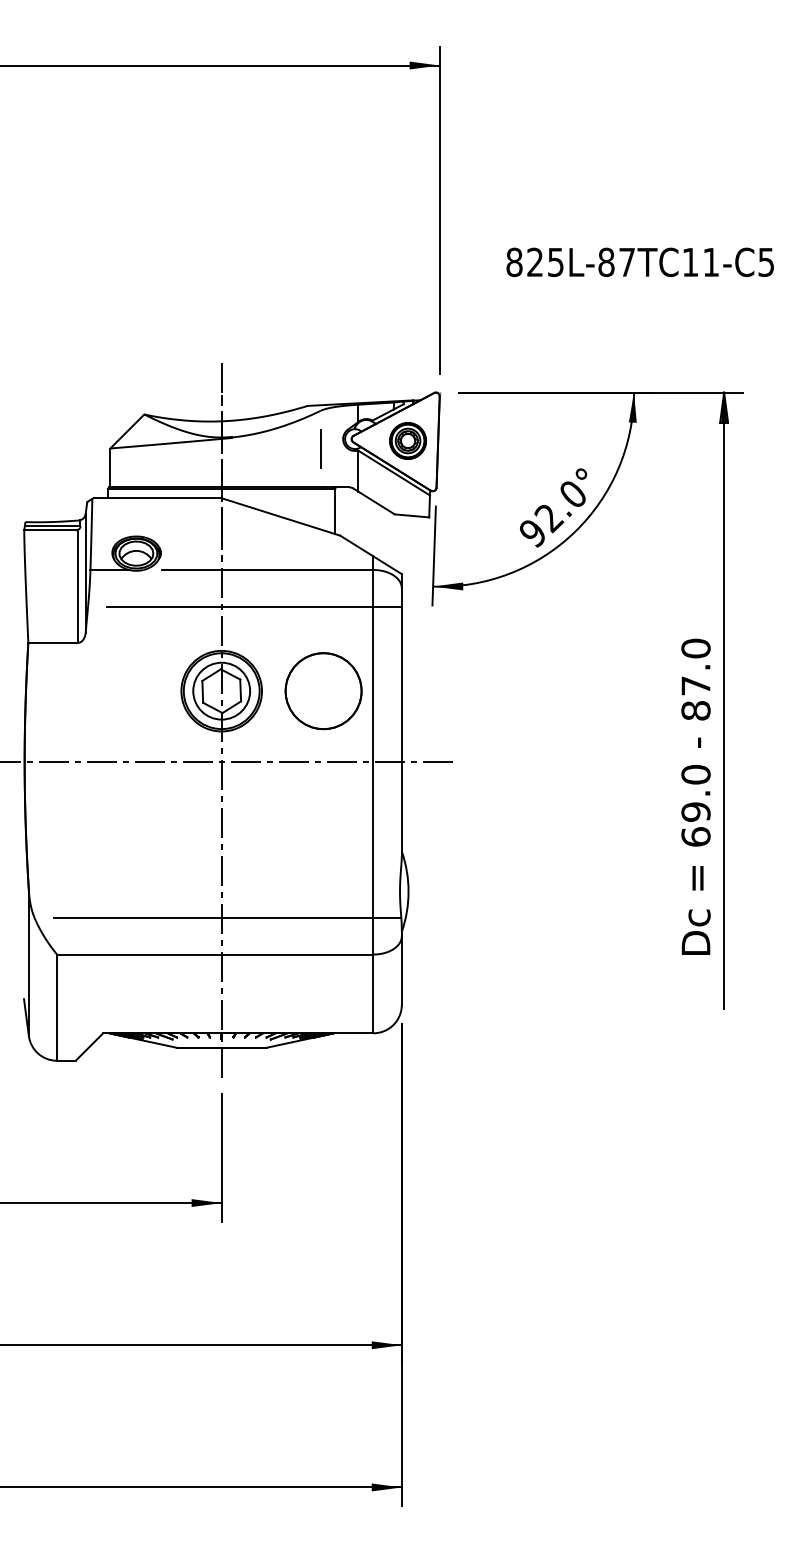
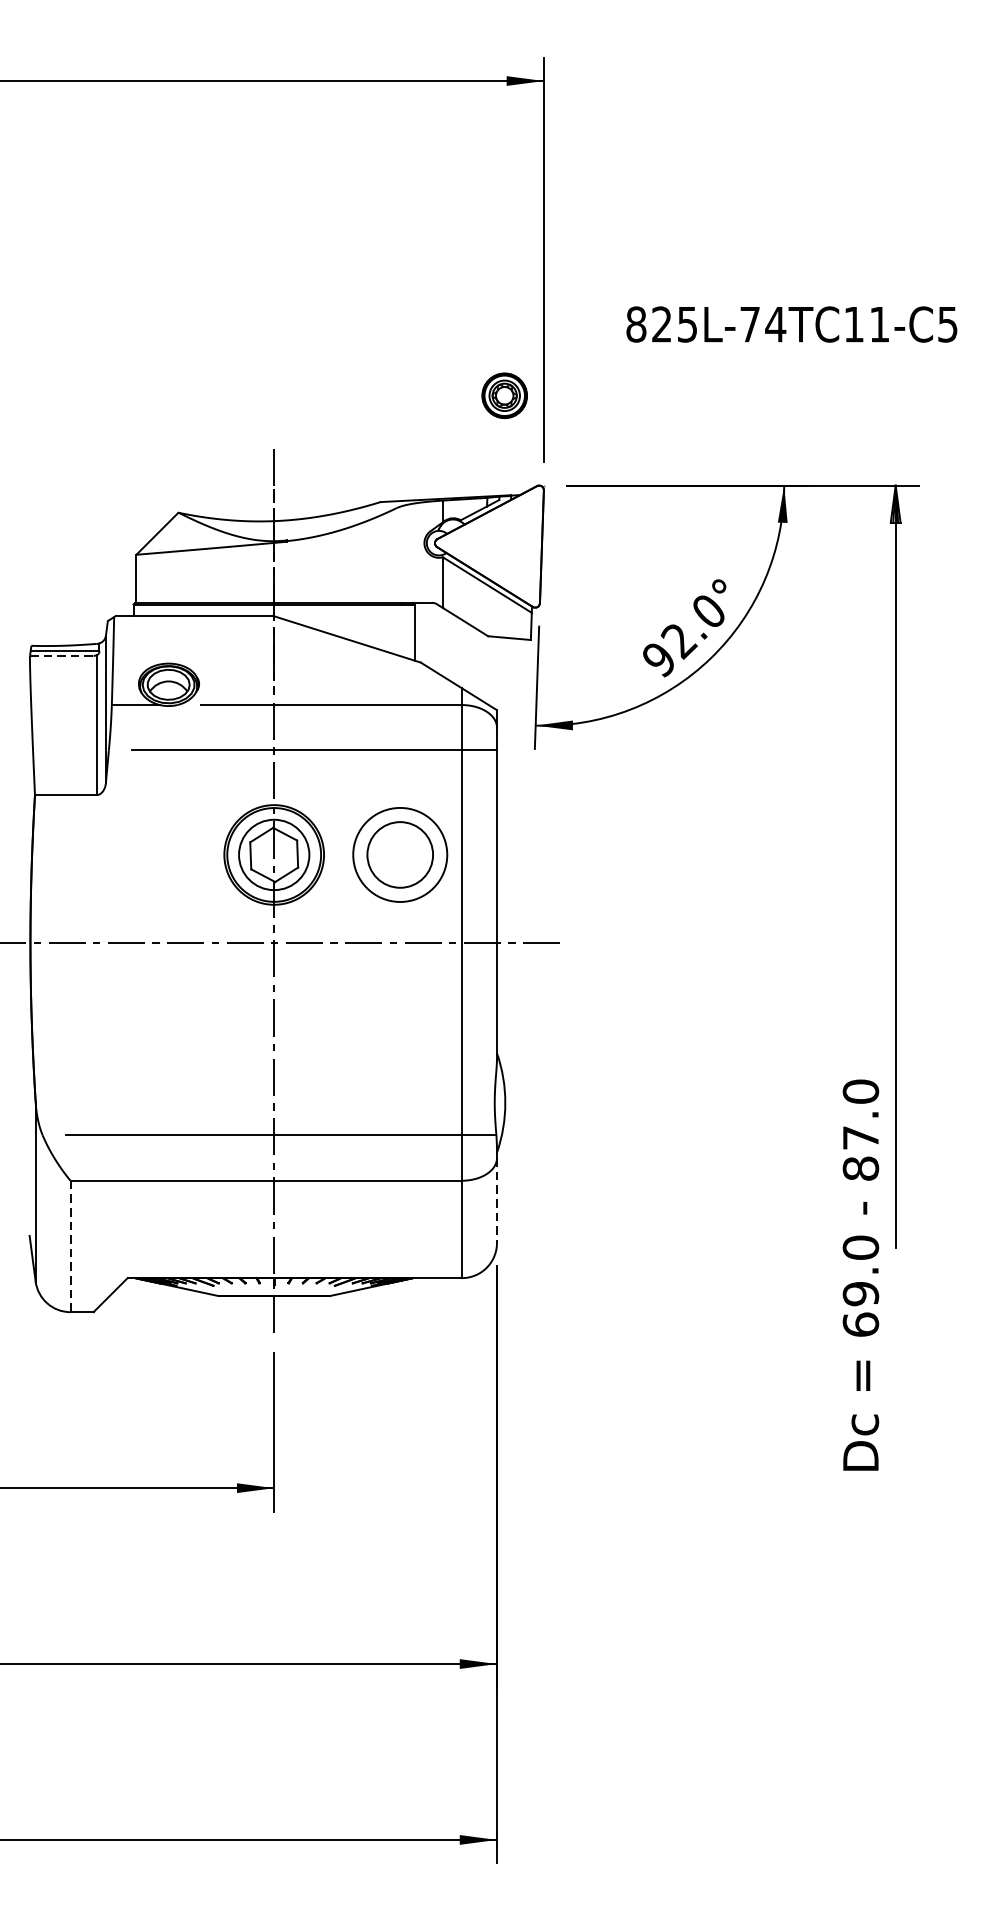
text: (616, 262) -> (762, 324), 825L-87TC11-C5 -> 825L-74TC11-C5
part: (407, 440) -> (504, 395), moved
line: (320, 448) -> (396, 554), removed
line: (49, 530) -> (61, 656), solid -> dashed
circle: (323, 691) -> (400, 855), size x0.7
text: (695, 796) -> (860, 1274), moved
line: (401, 971) -> (496, 1201), solid -> dashed
line: (57, 1008) -> (71, 1247), solid -> dashed

